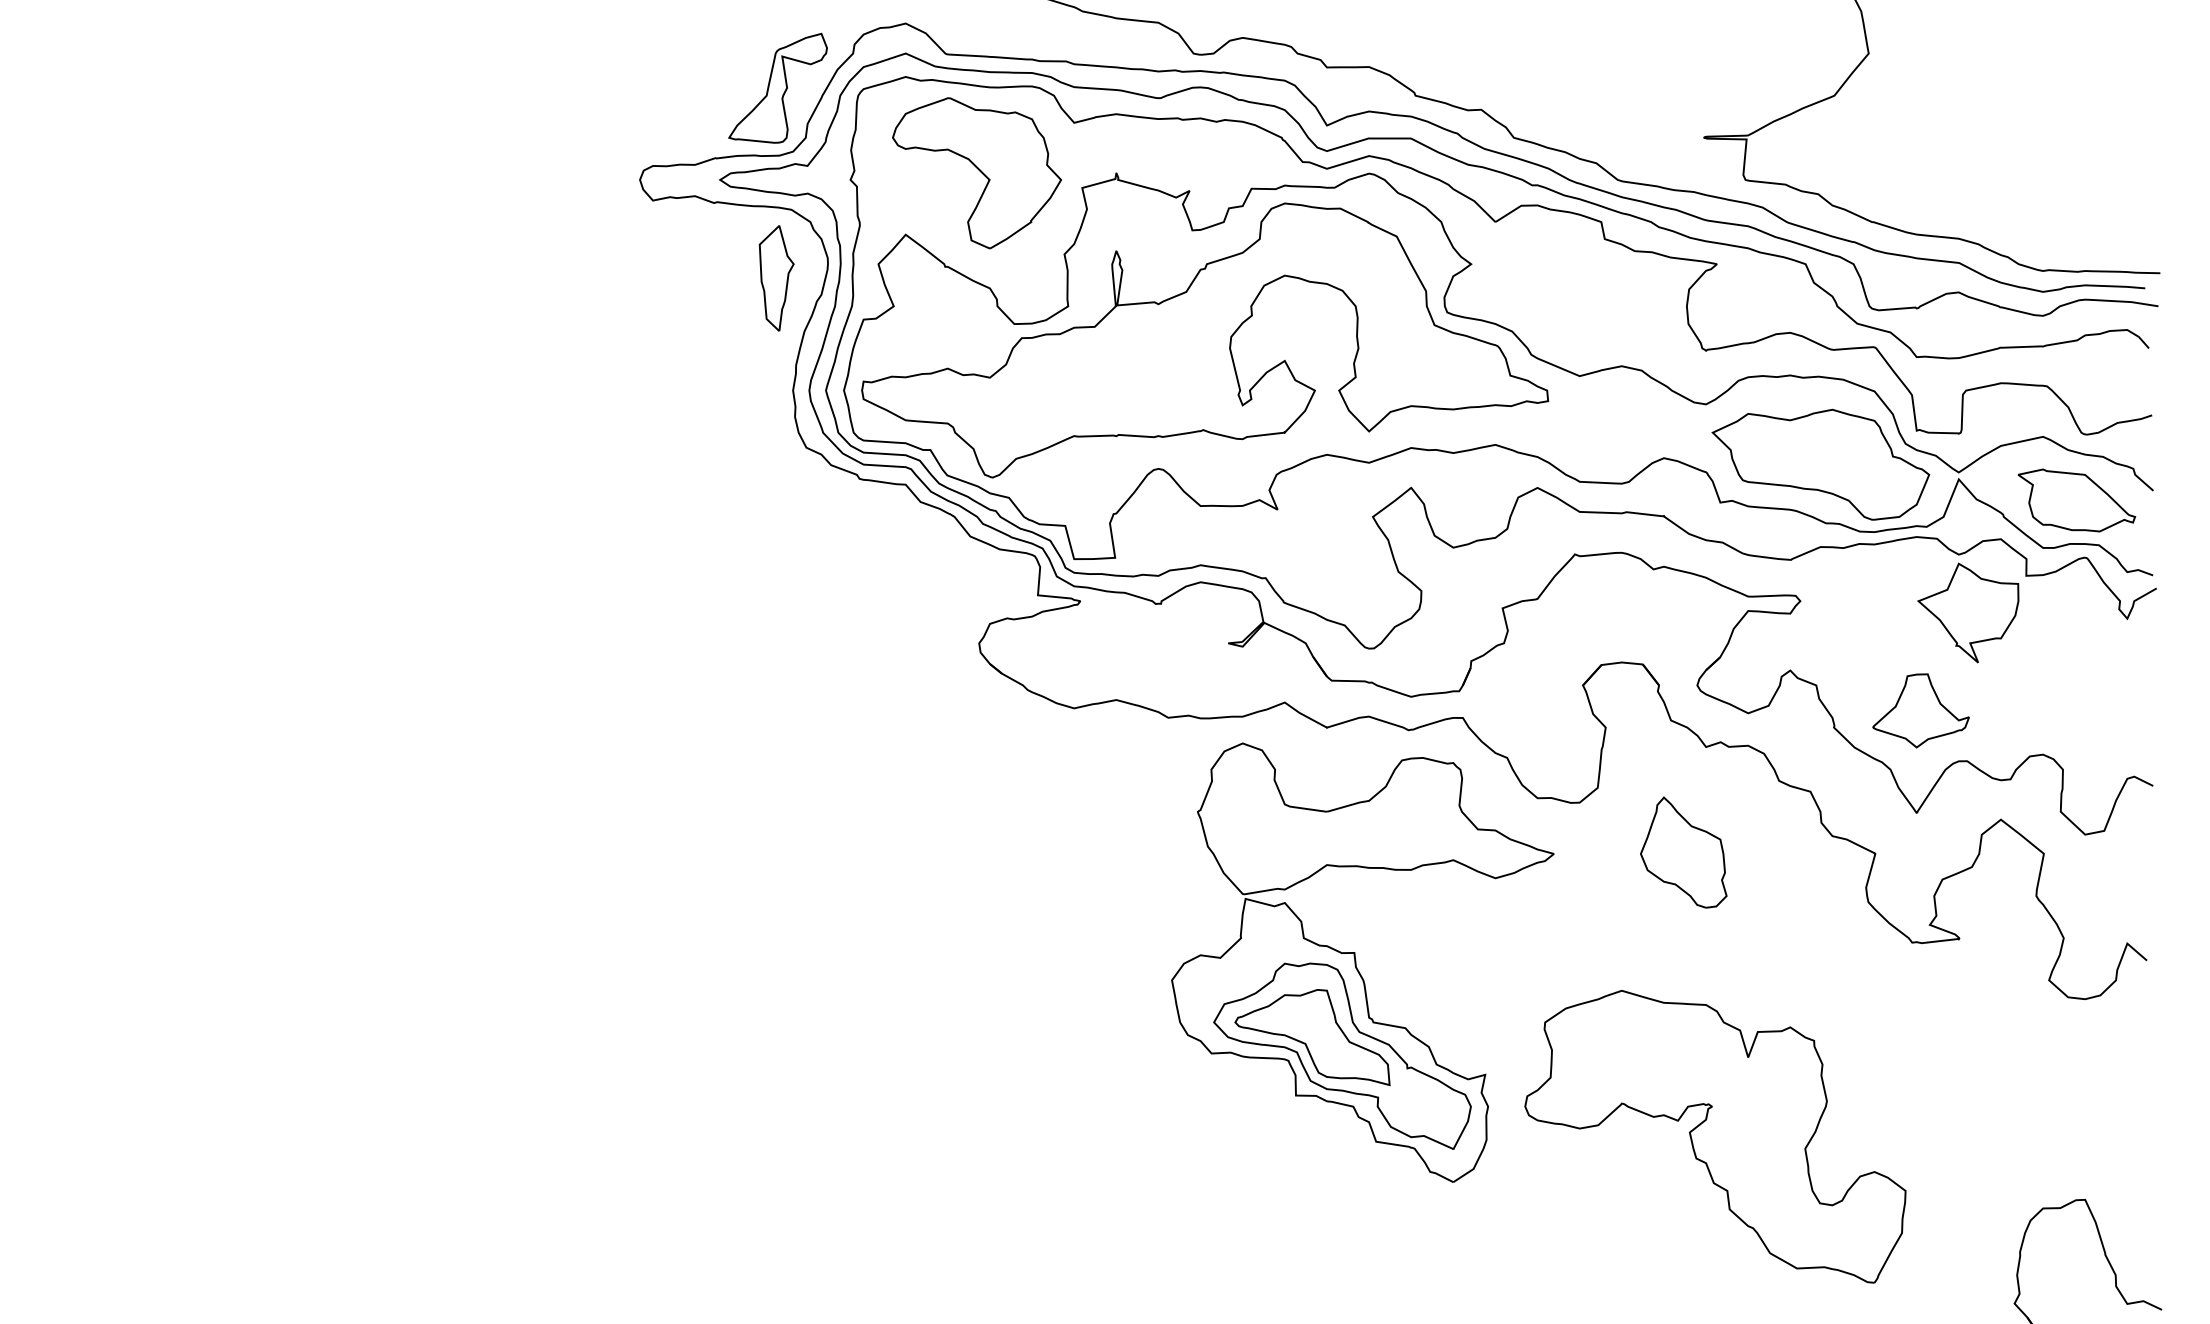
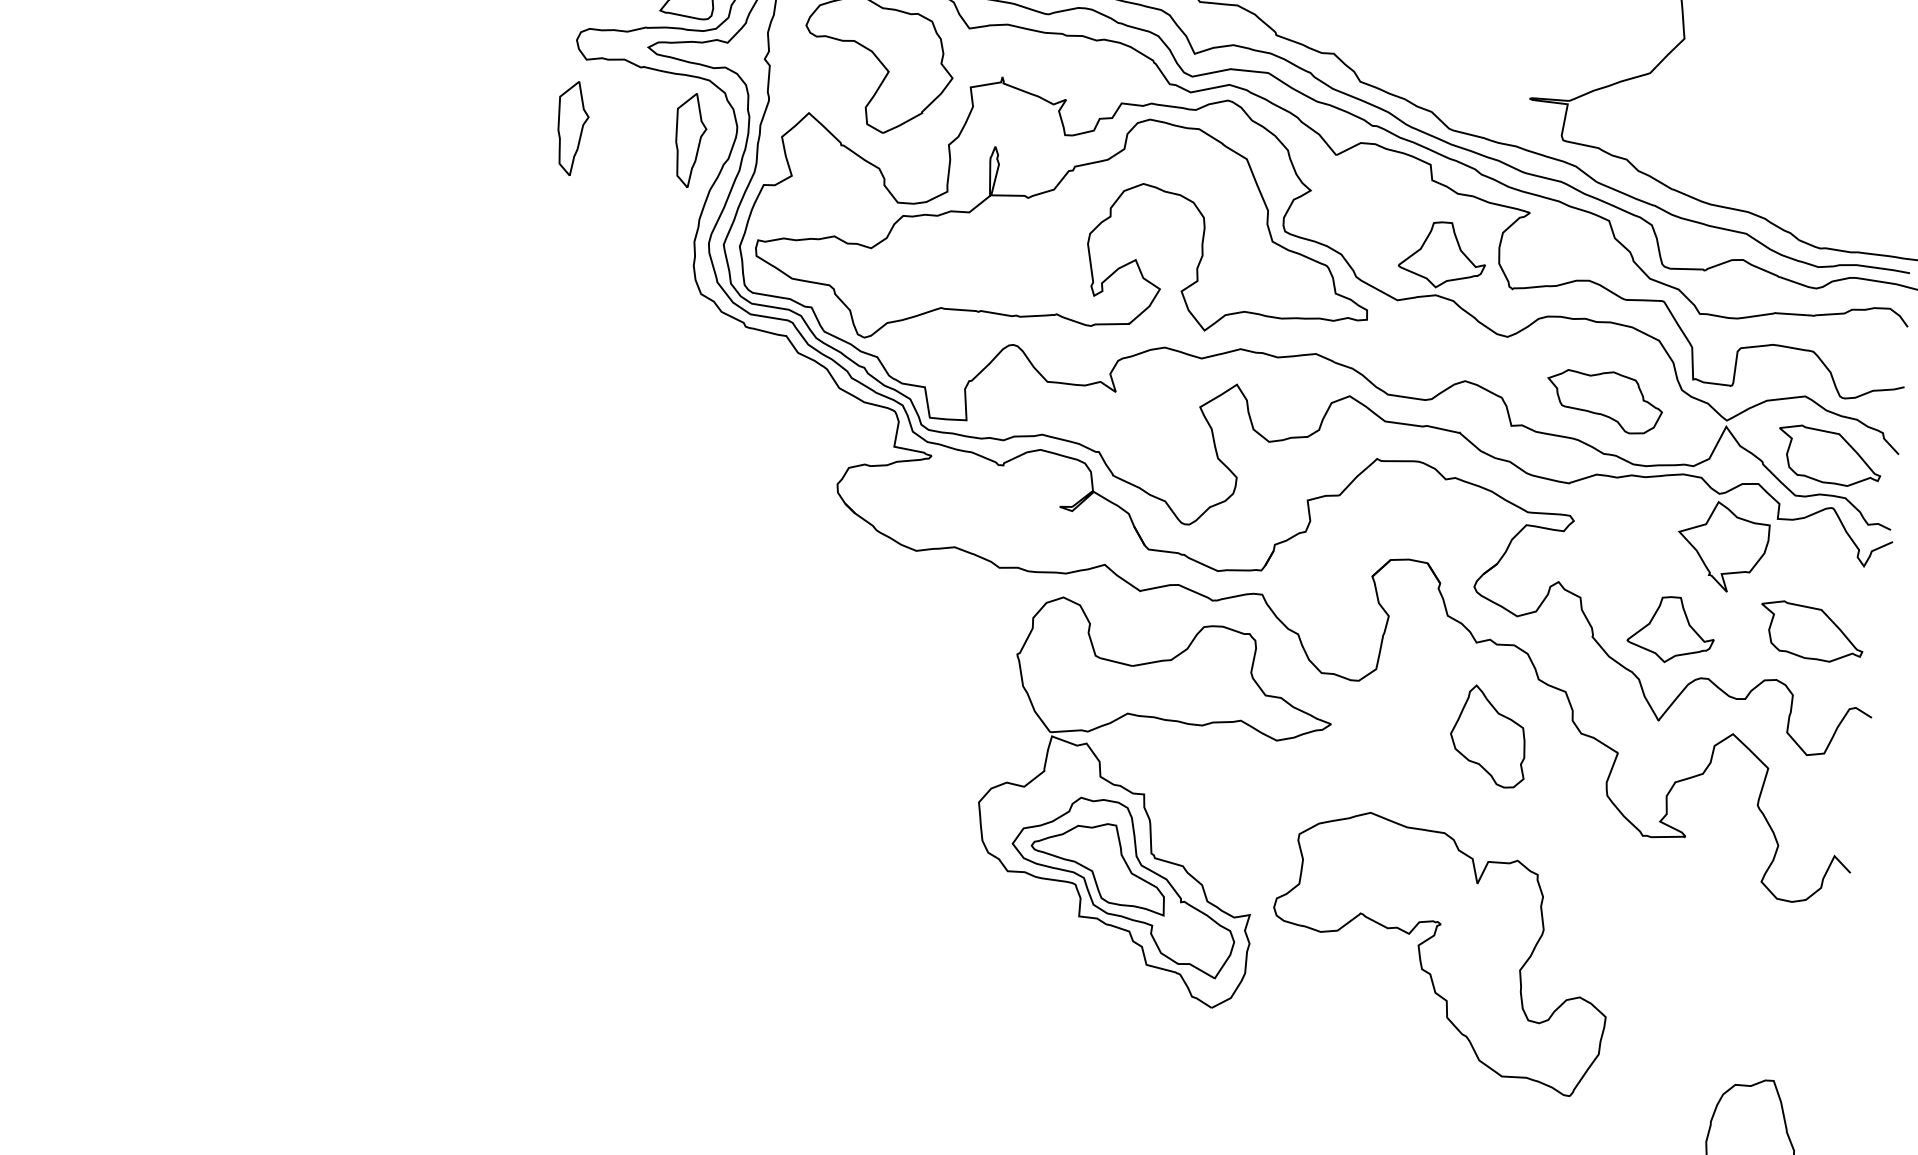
part: (644, 278) -> (571, 128), added
part: (1624, 320) -> (1442, 254), added
part: (1820, 464) -> (1604, 400), size x0.6
part: (2076, 697) -> (1811, 632), added
part: (1683, 852) -> (1489, 736), moved
part: (1715, 1136) -> (1441, 951), moved

